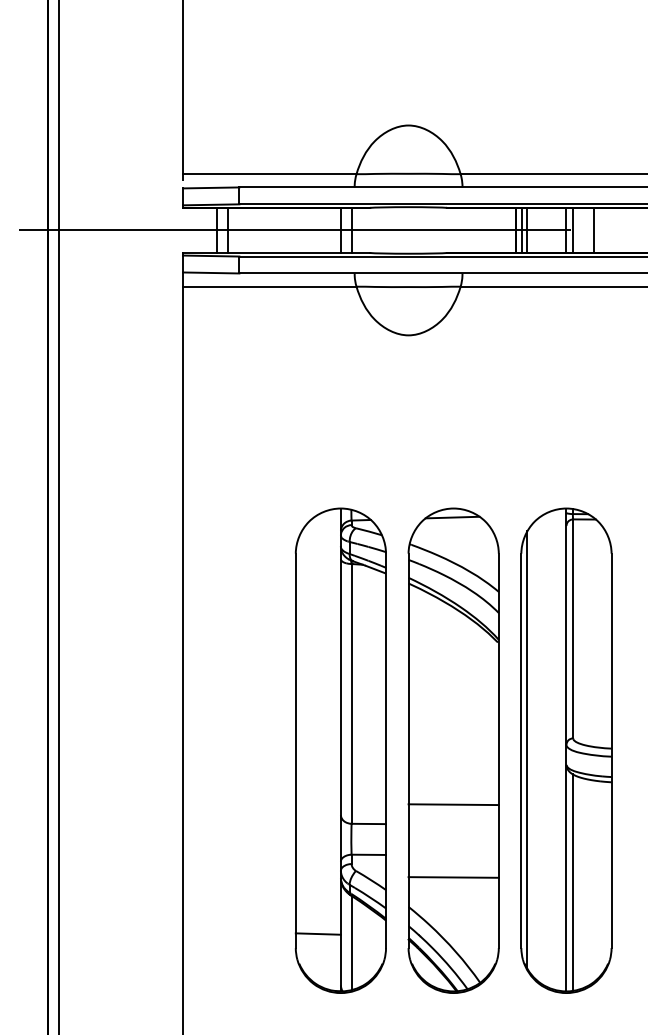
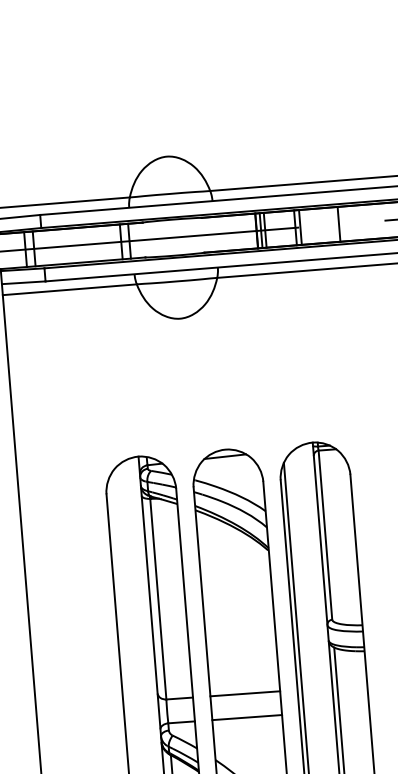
line: (593, 230) -> (338, 224), moved
line: (453, 804) -> (245, 693), moved
line: (453, 877) -> (247, 717), moved

